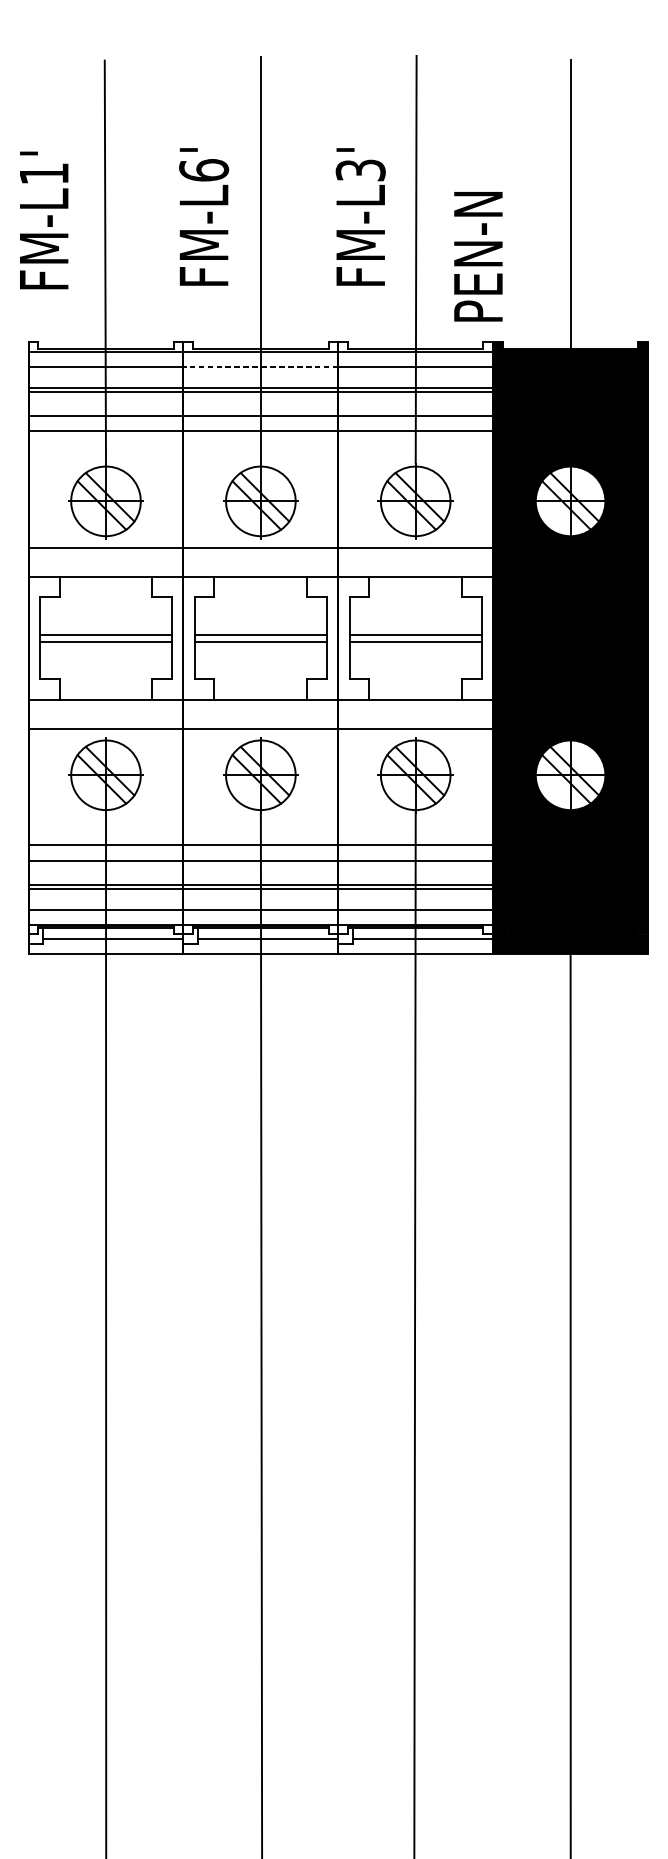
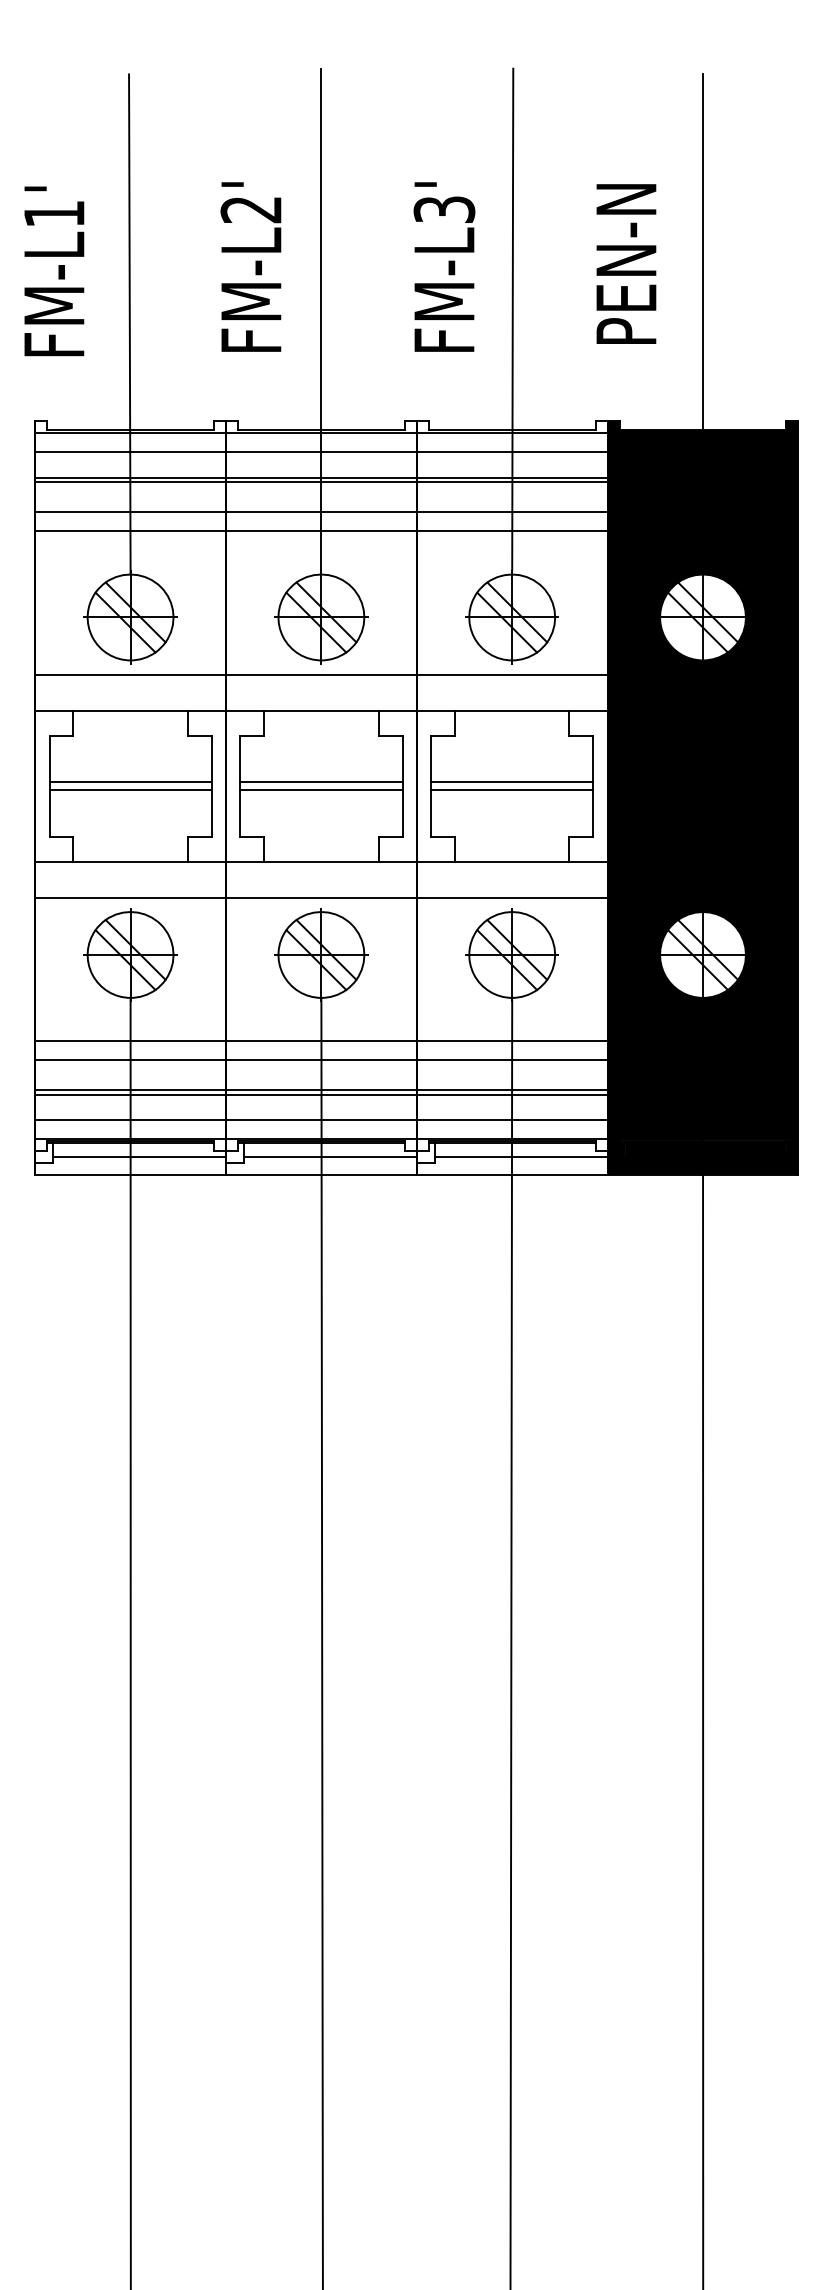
text: (204, 170) -> (251, 209), FM-L6' -> FM-L2'
text: (478, 256) -> (626, 263), moved
line: (260, 367) -> (320, 452), dashed -> solid

